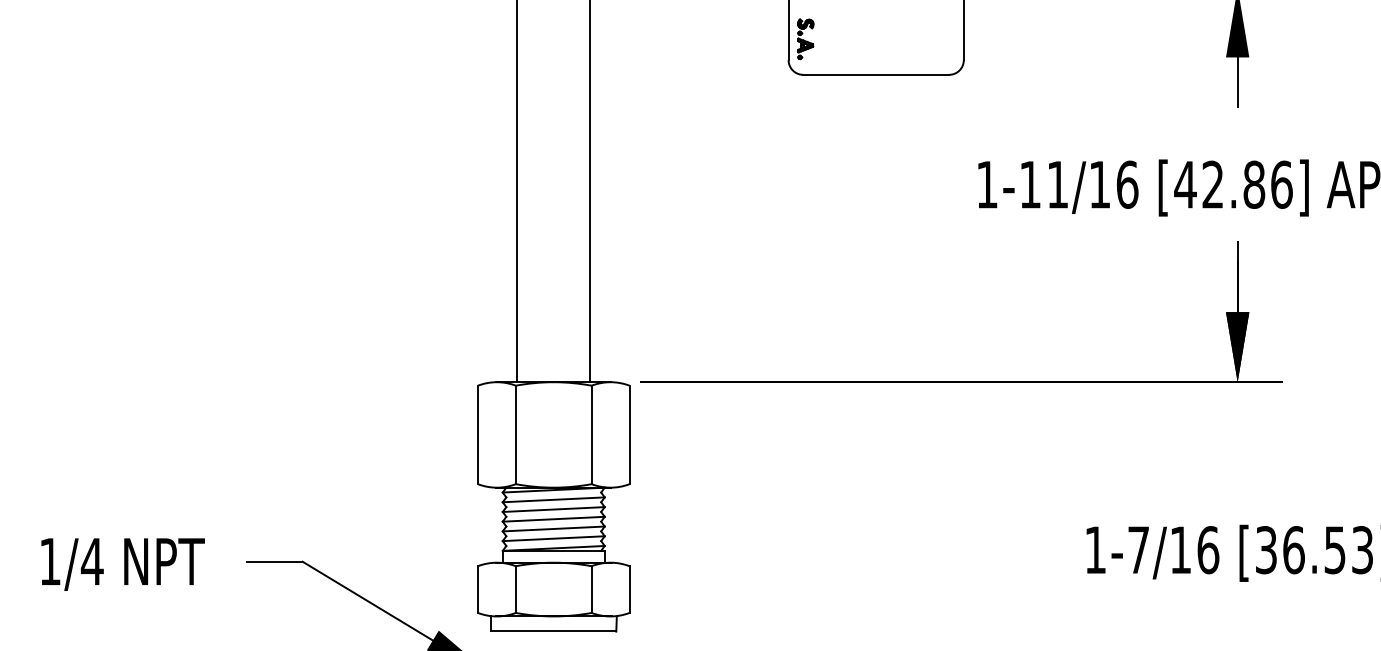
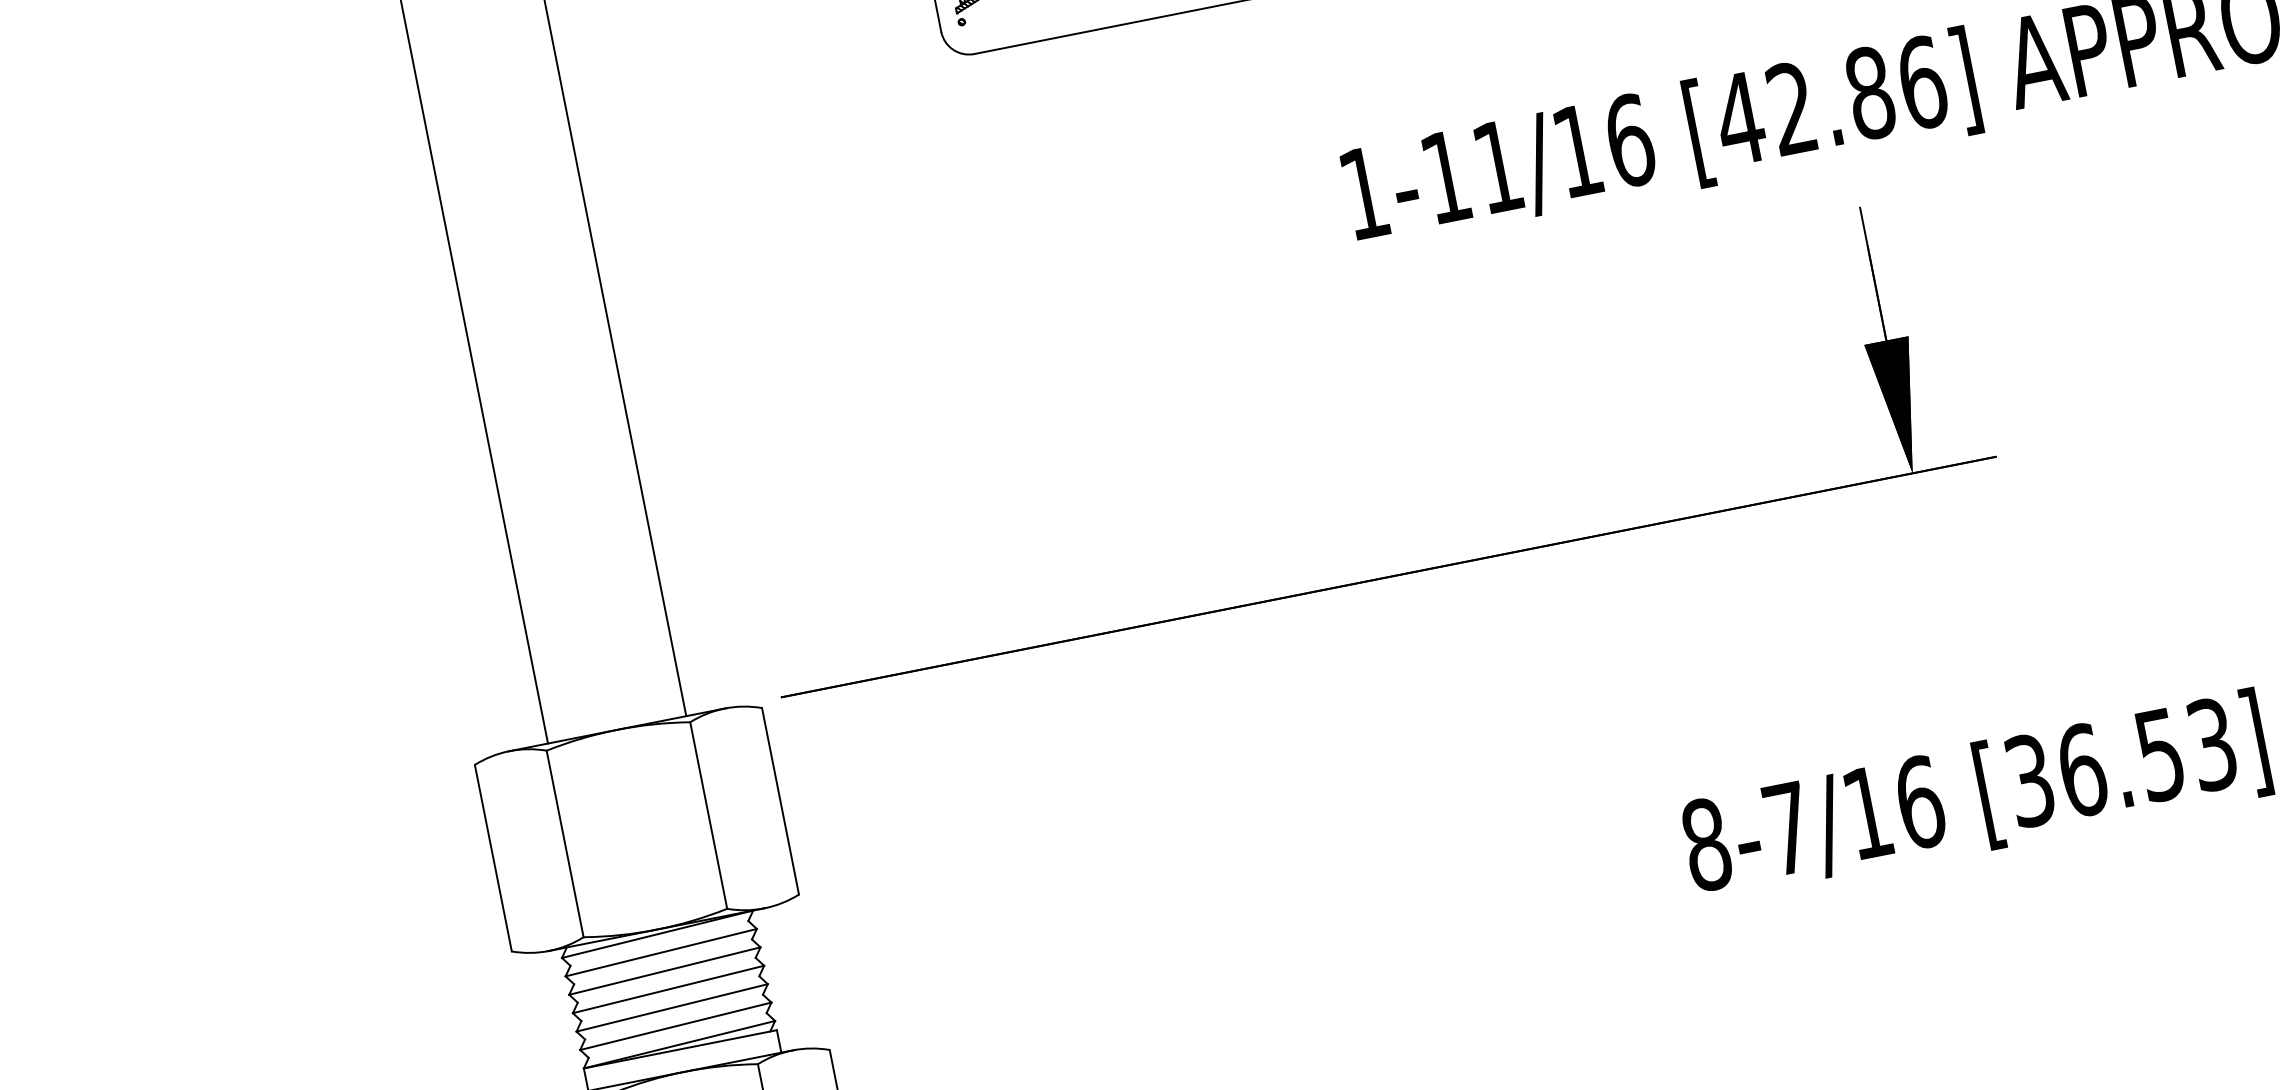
text: (1095, 550) -> (1706, 845), 1-7/16 -> 8-7/16

